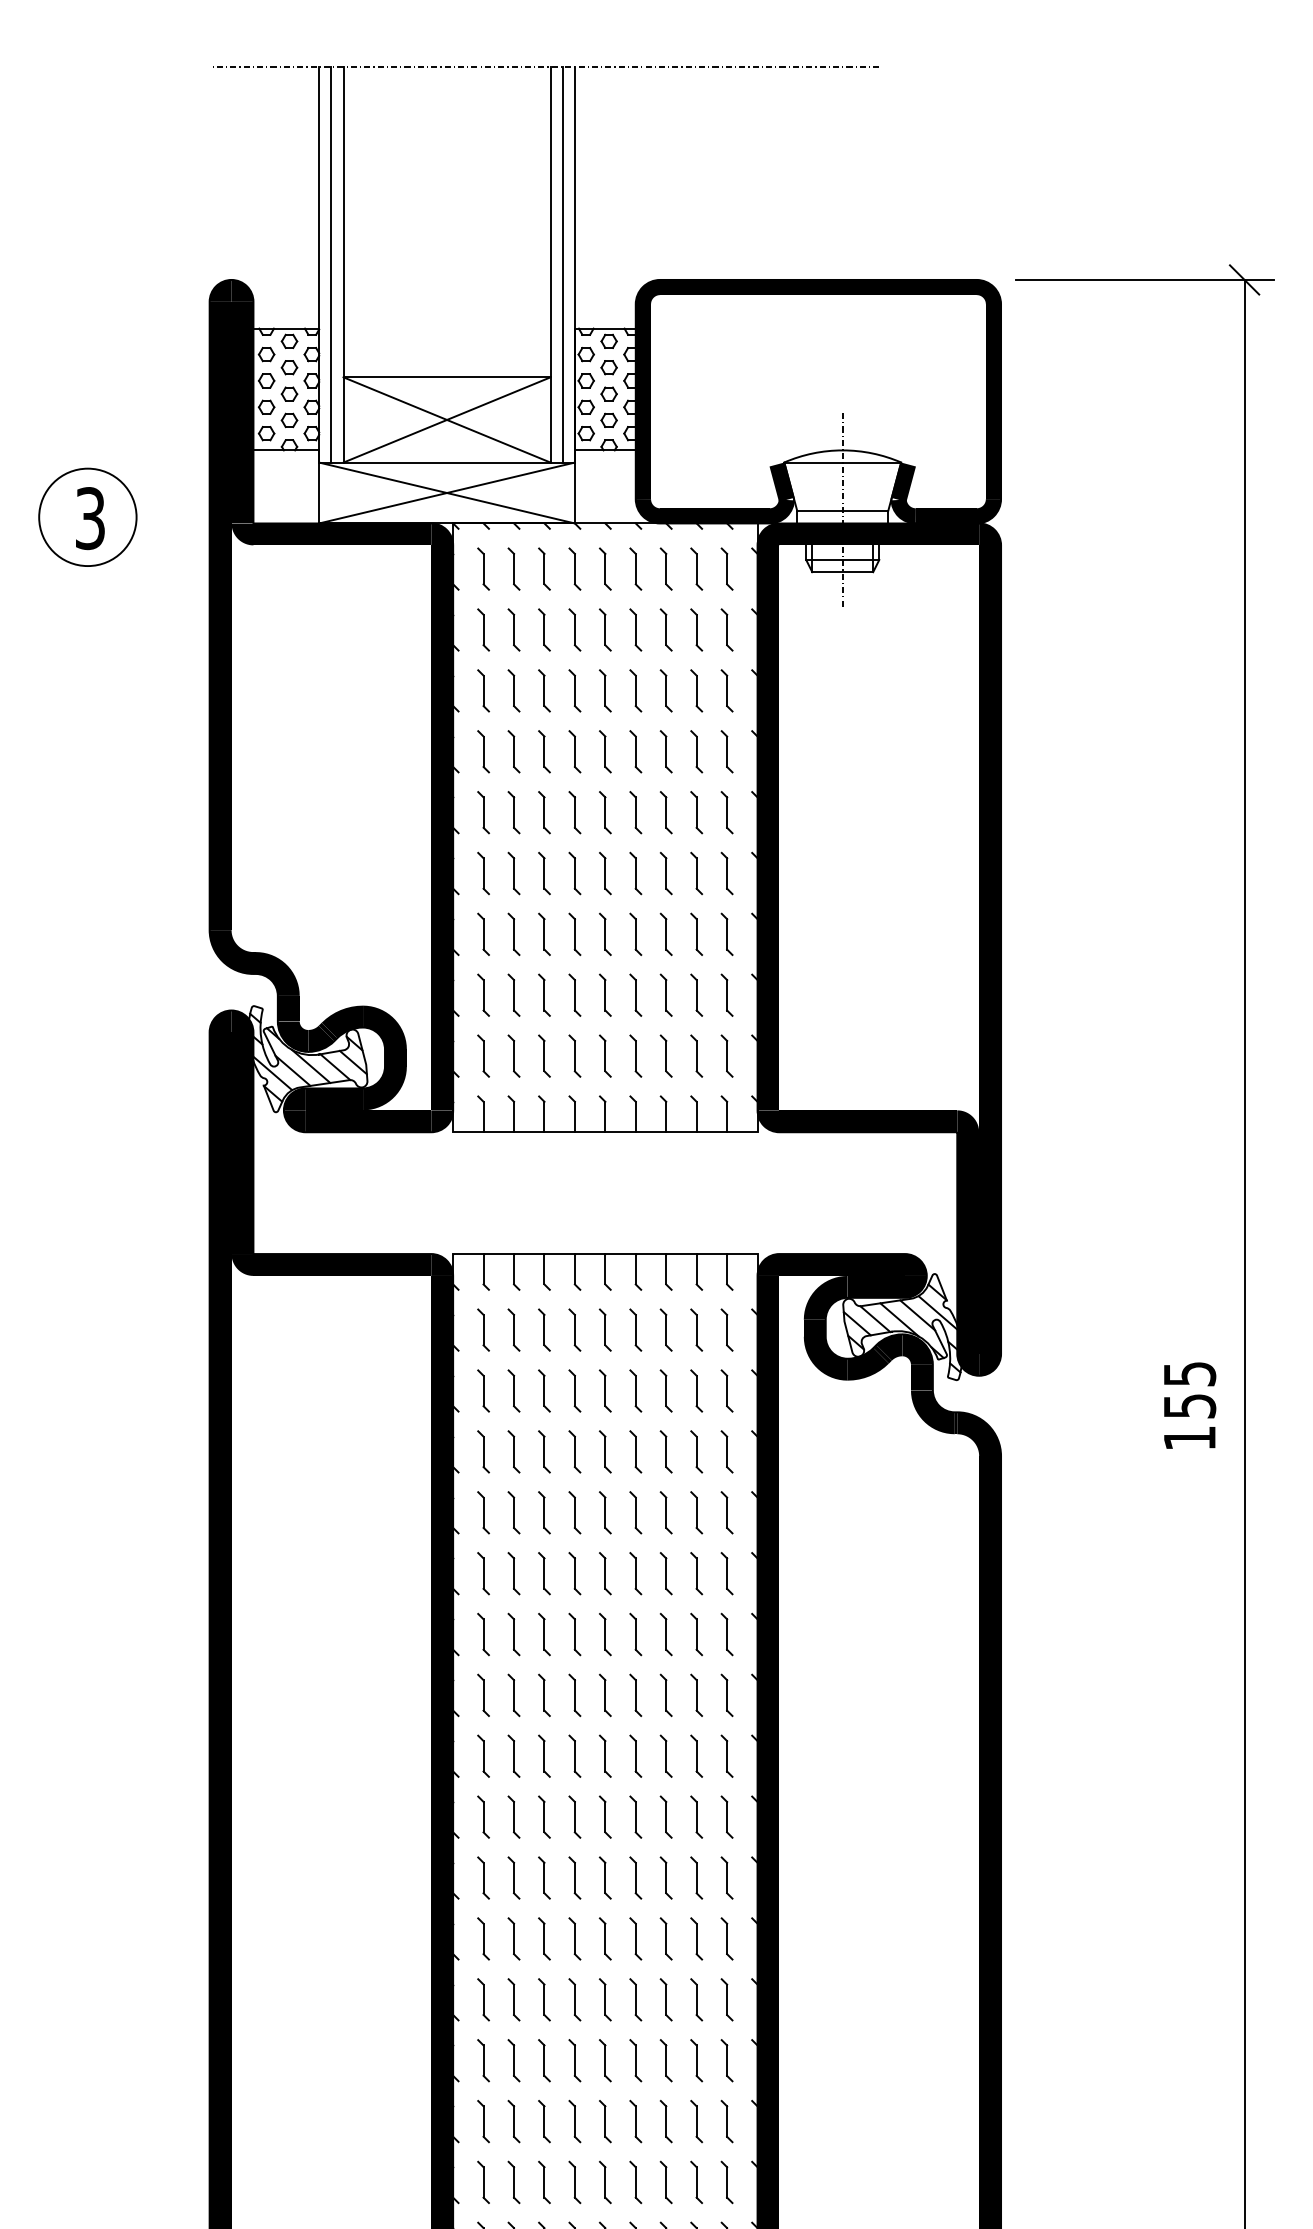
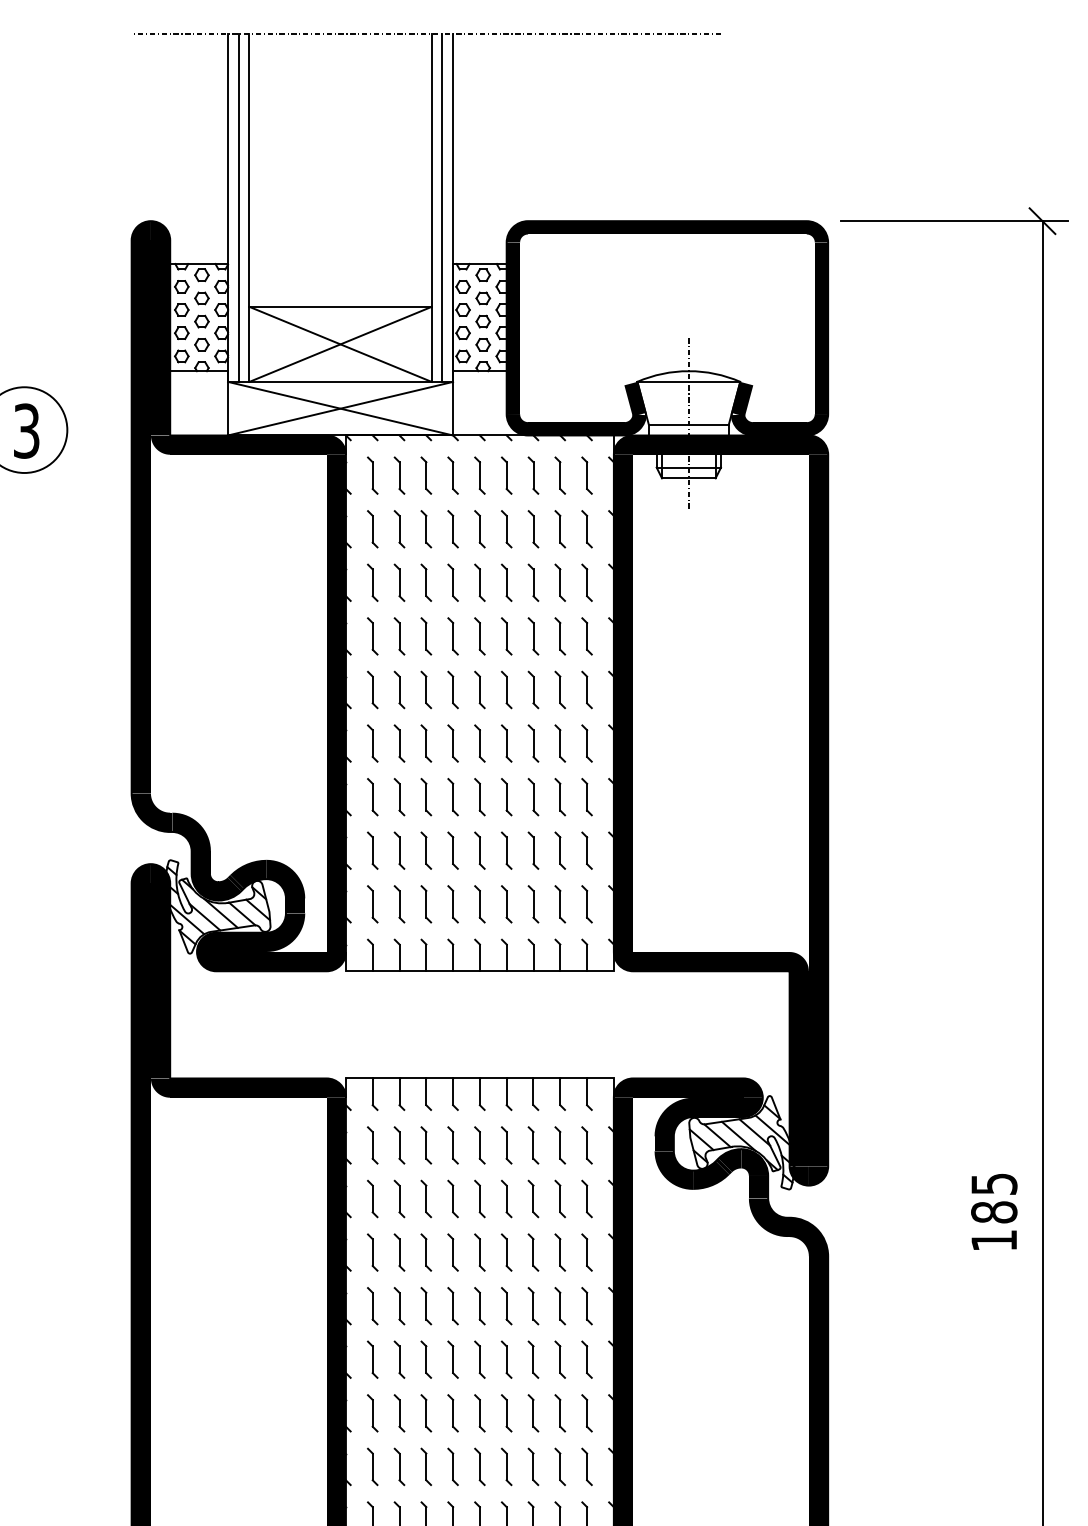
text: (1189, 1405) -> (994, 1211), 155 -> 185

